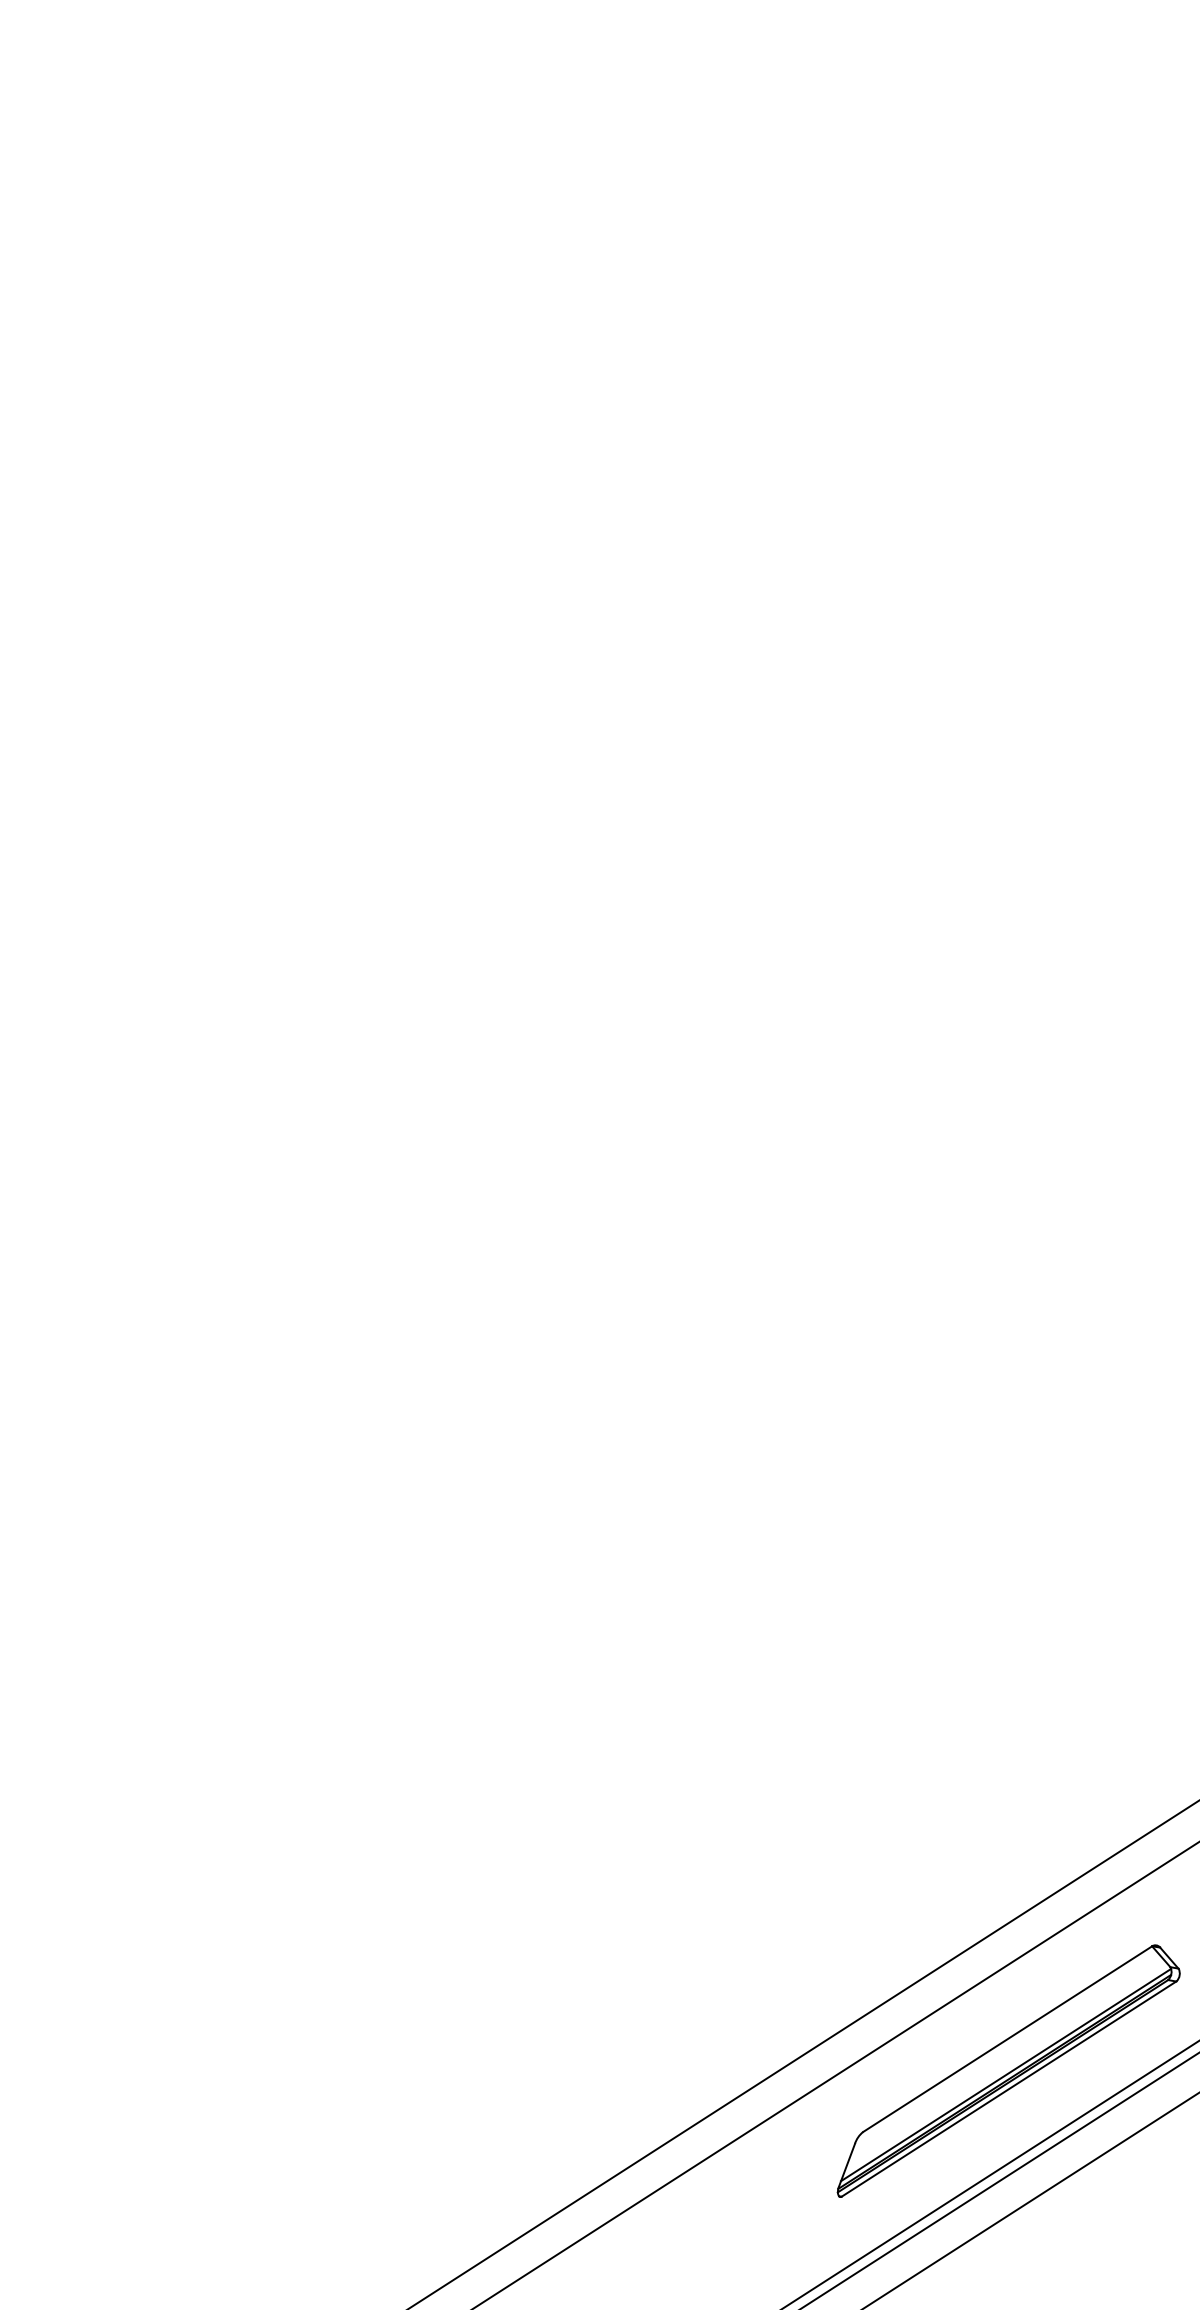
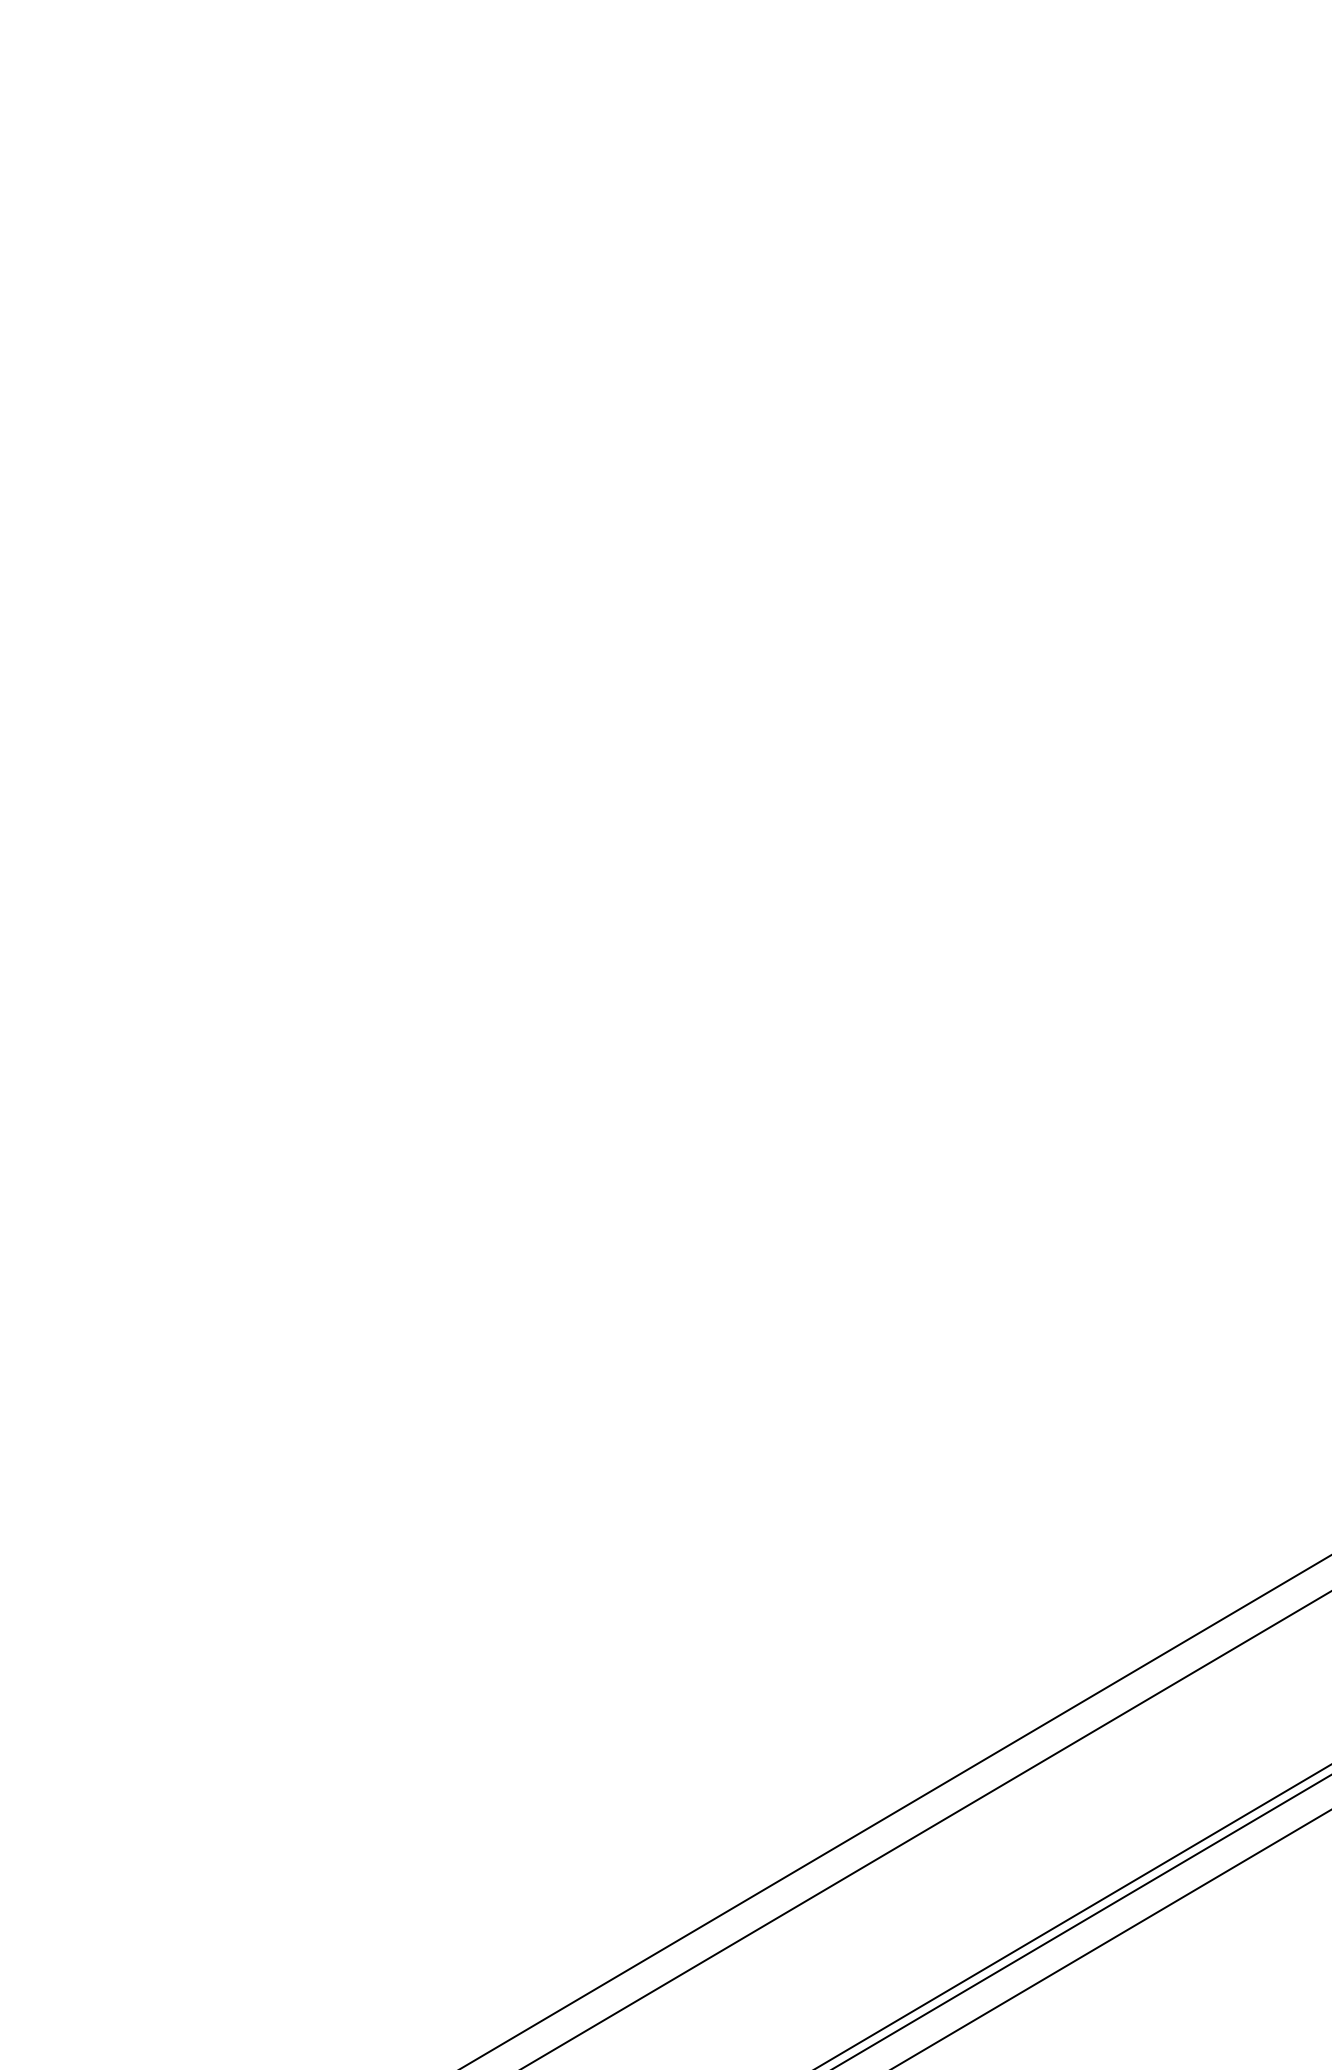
part: (1008, 2070) -> (1050, 1849), removed

